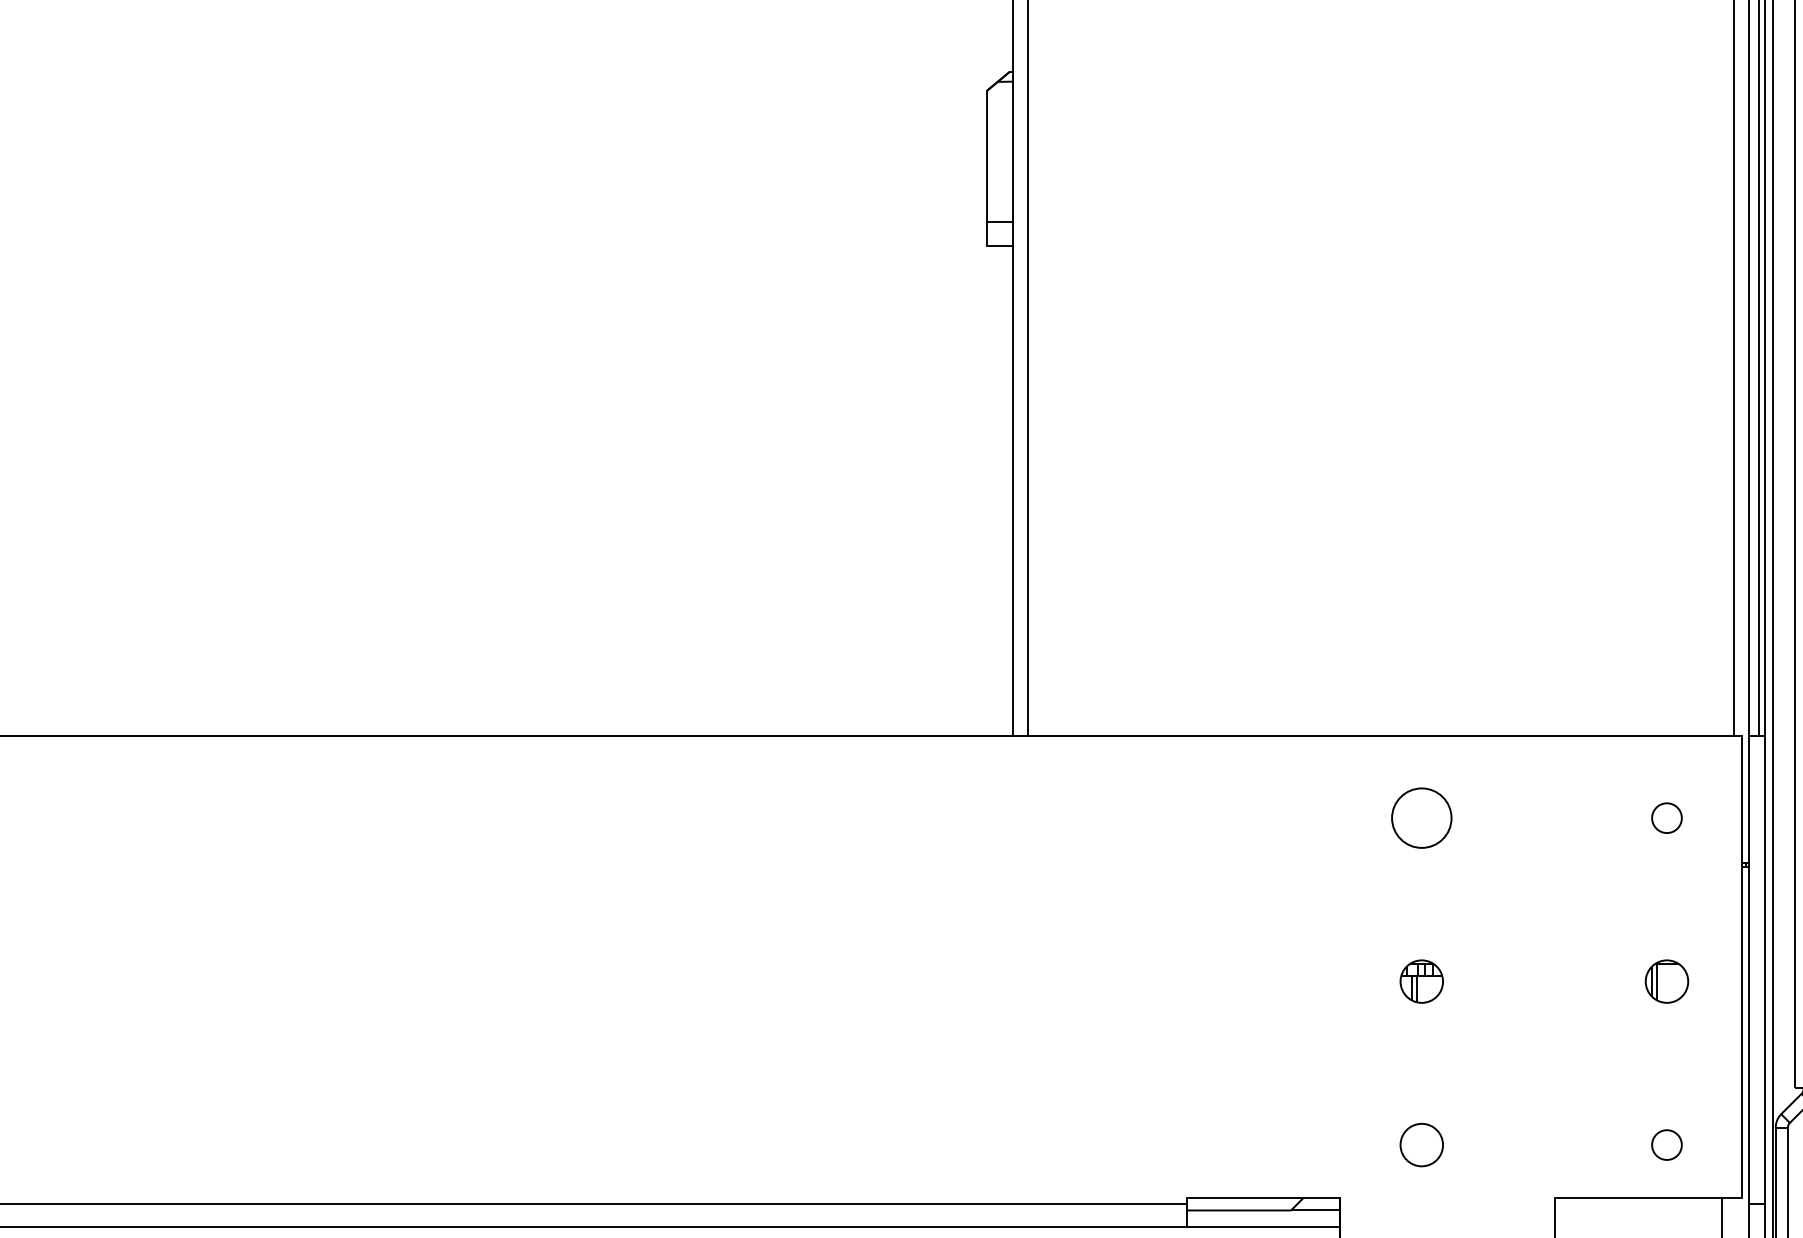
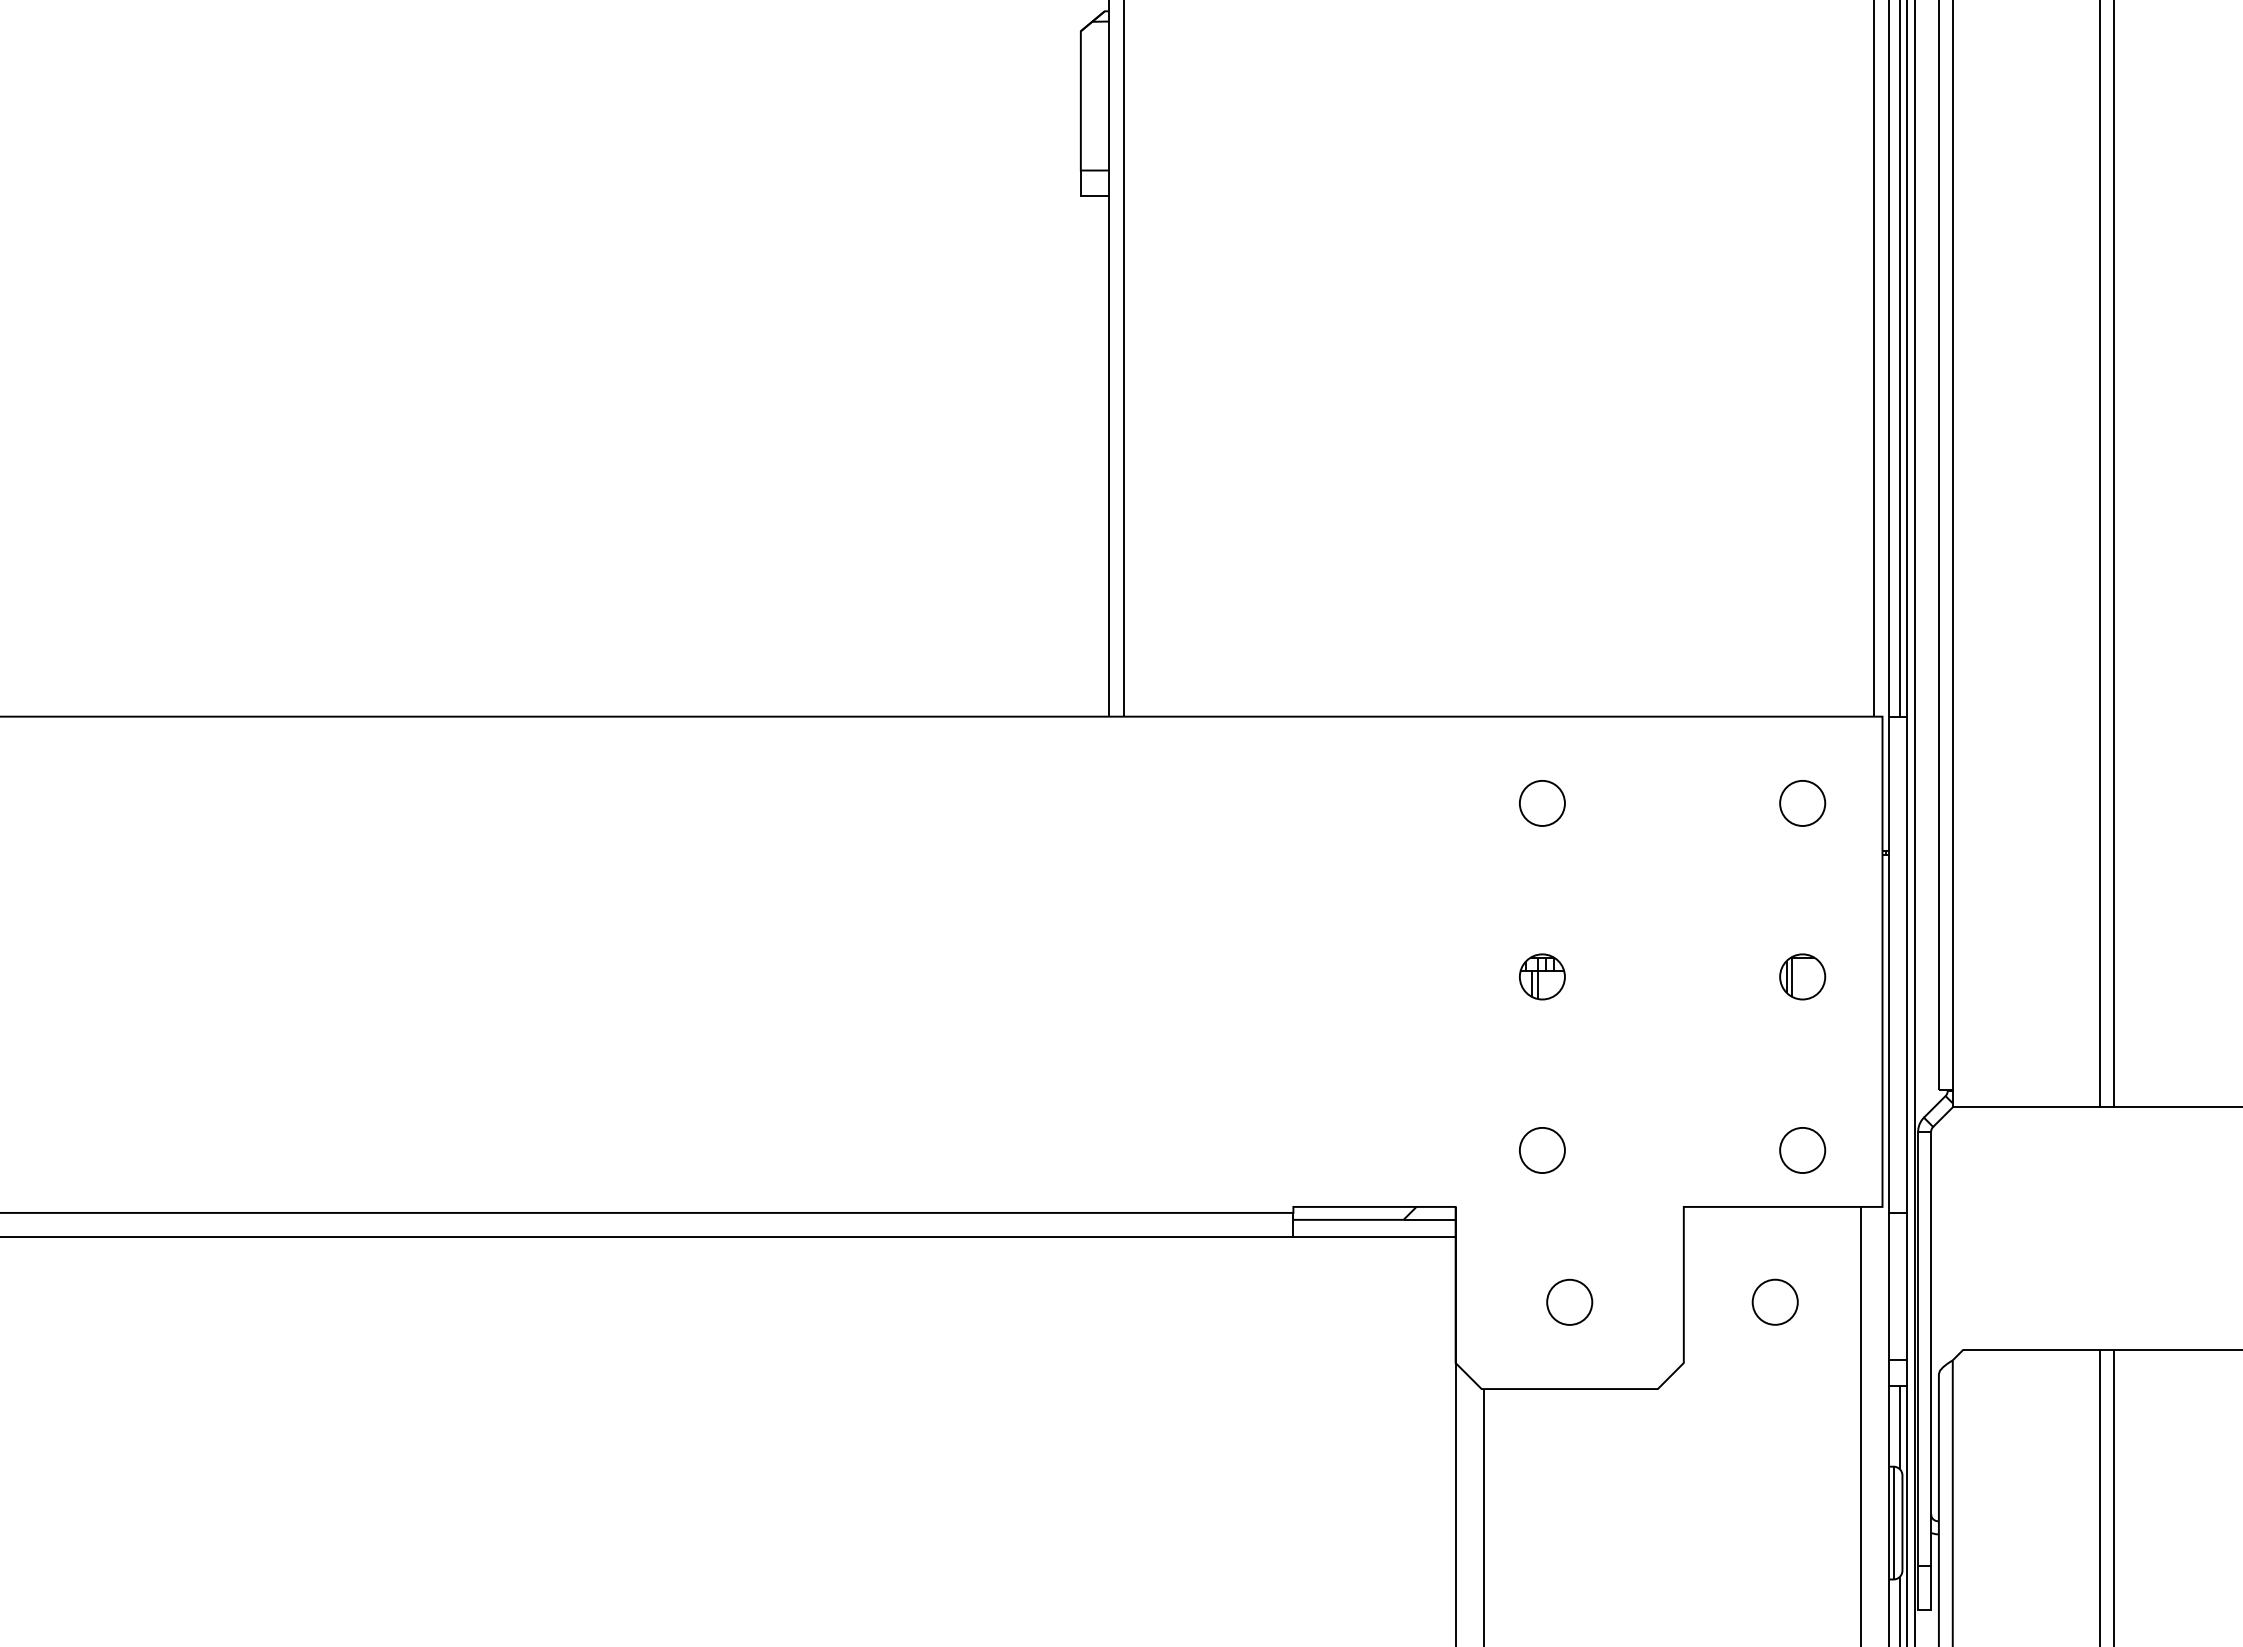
circle: (1420, 817) -> (1541, 802), size x0.71
circle: (1666, 817) -> (1802, 802), size x1.43
circle: (1666, 1145) -> (1802, 1150), size x1.43

